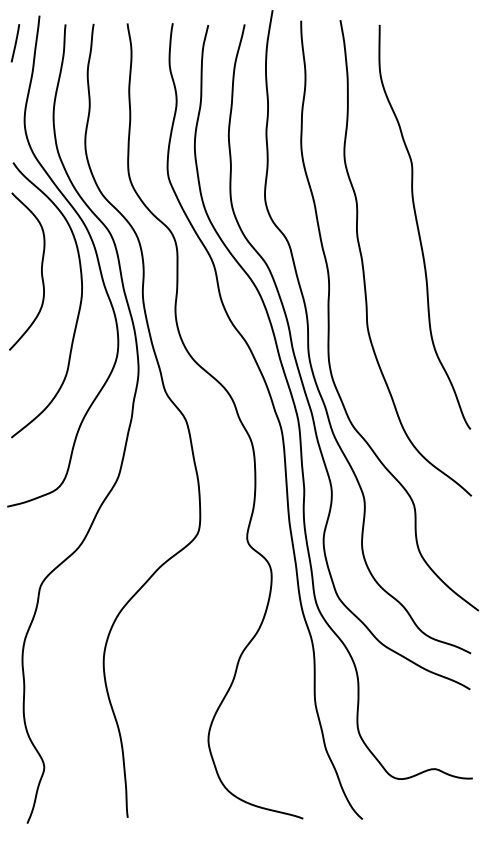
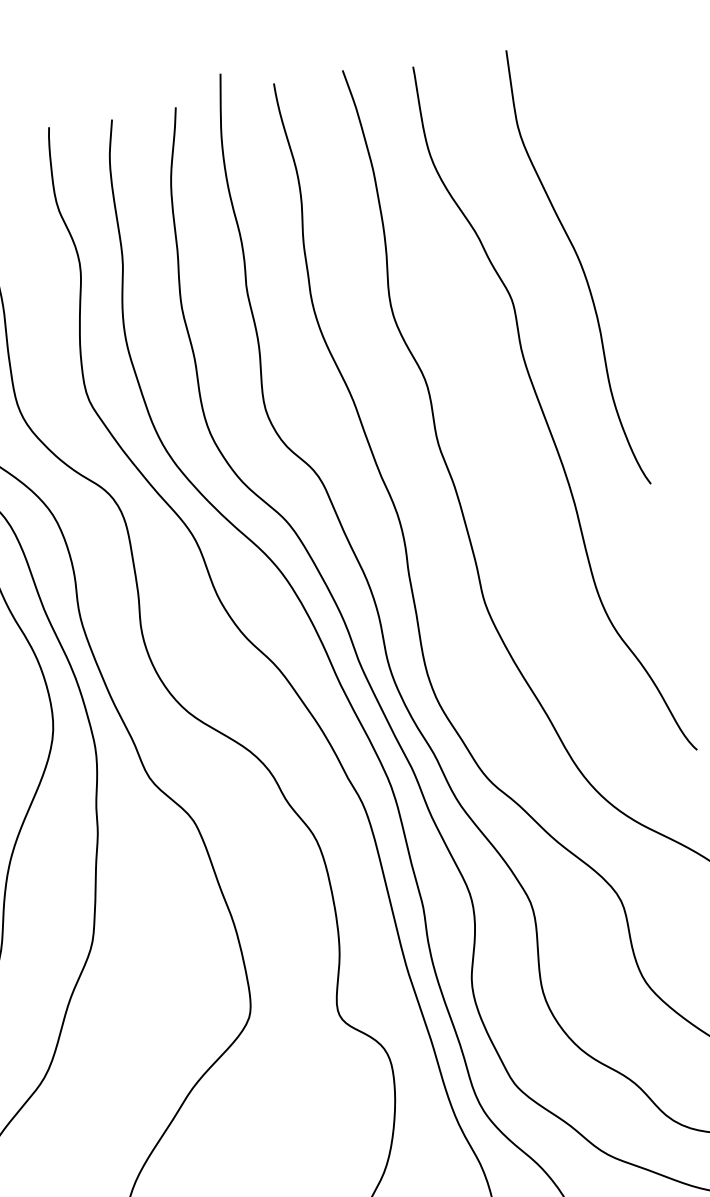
curve: (452, 151) -> (580, 267), added

